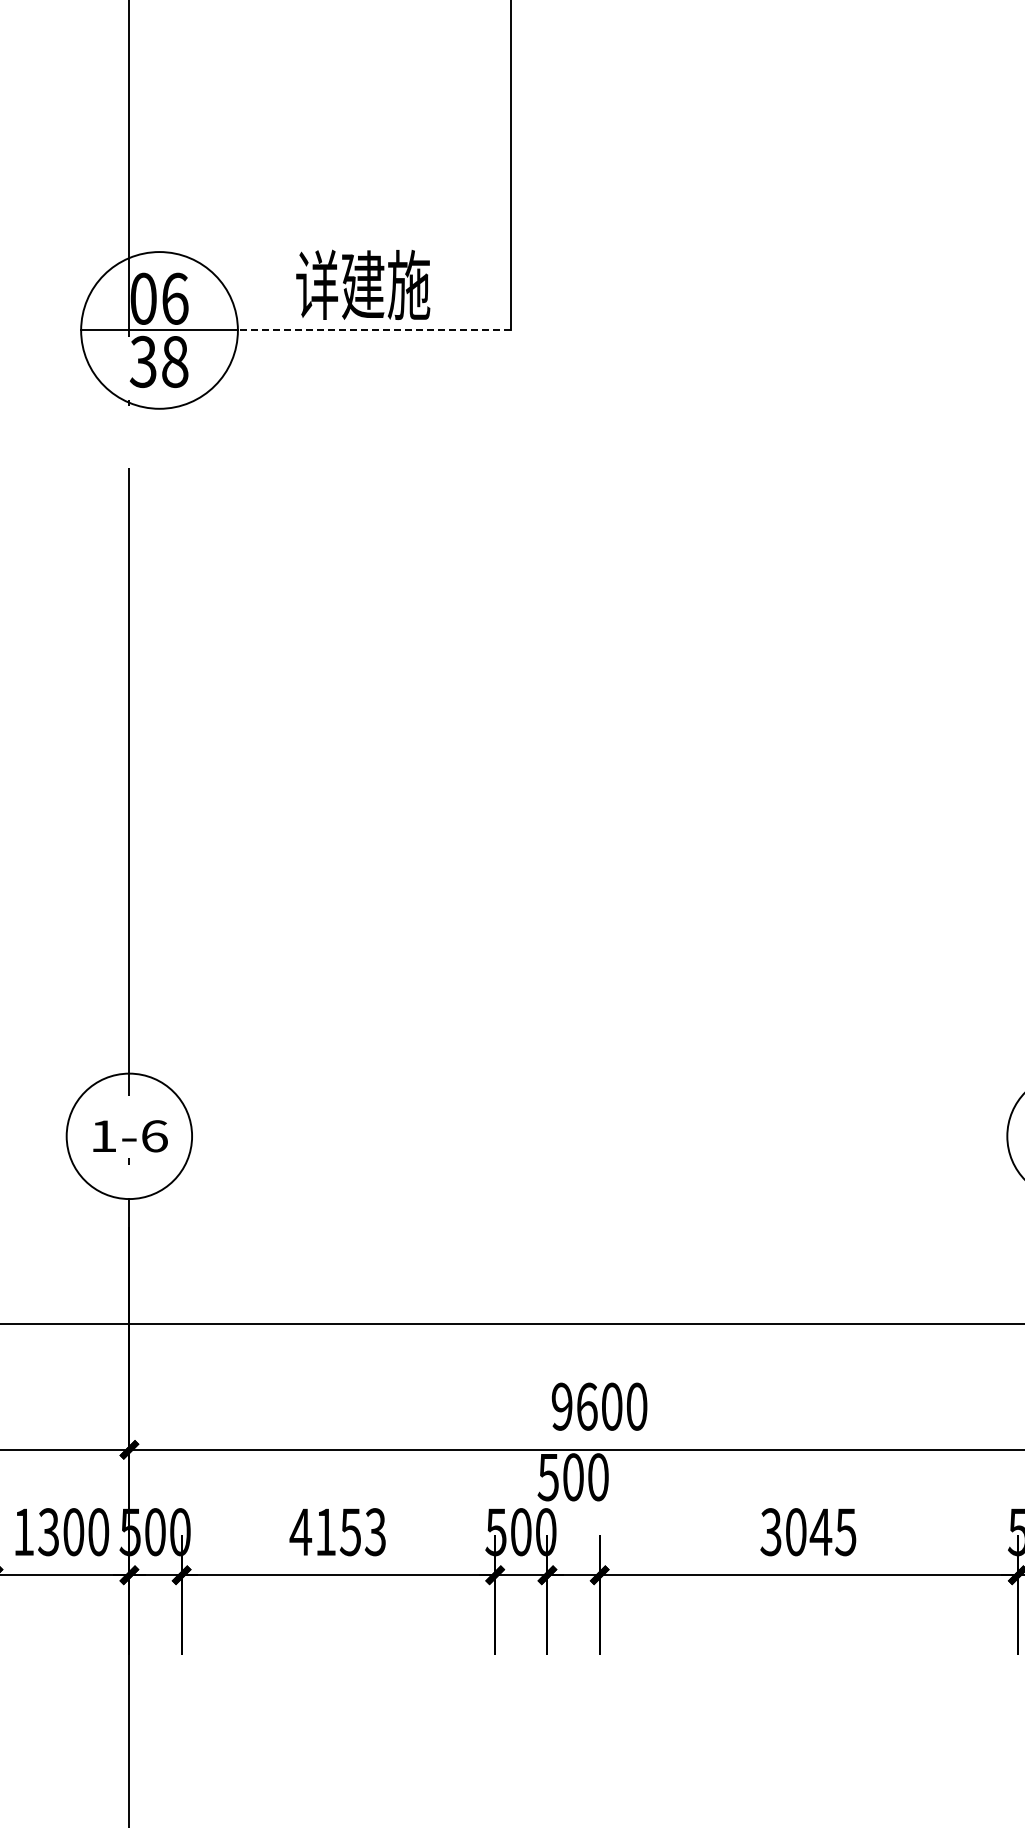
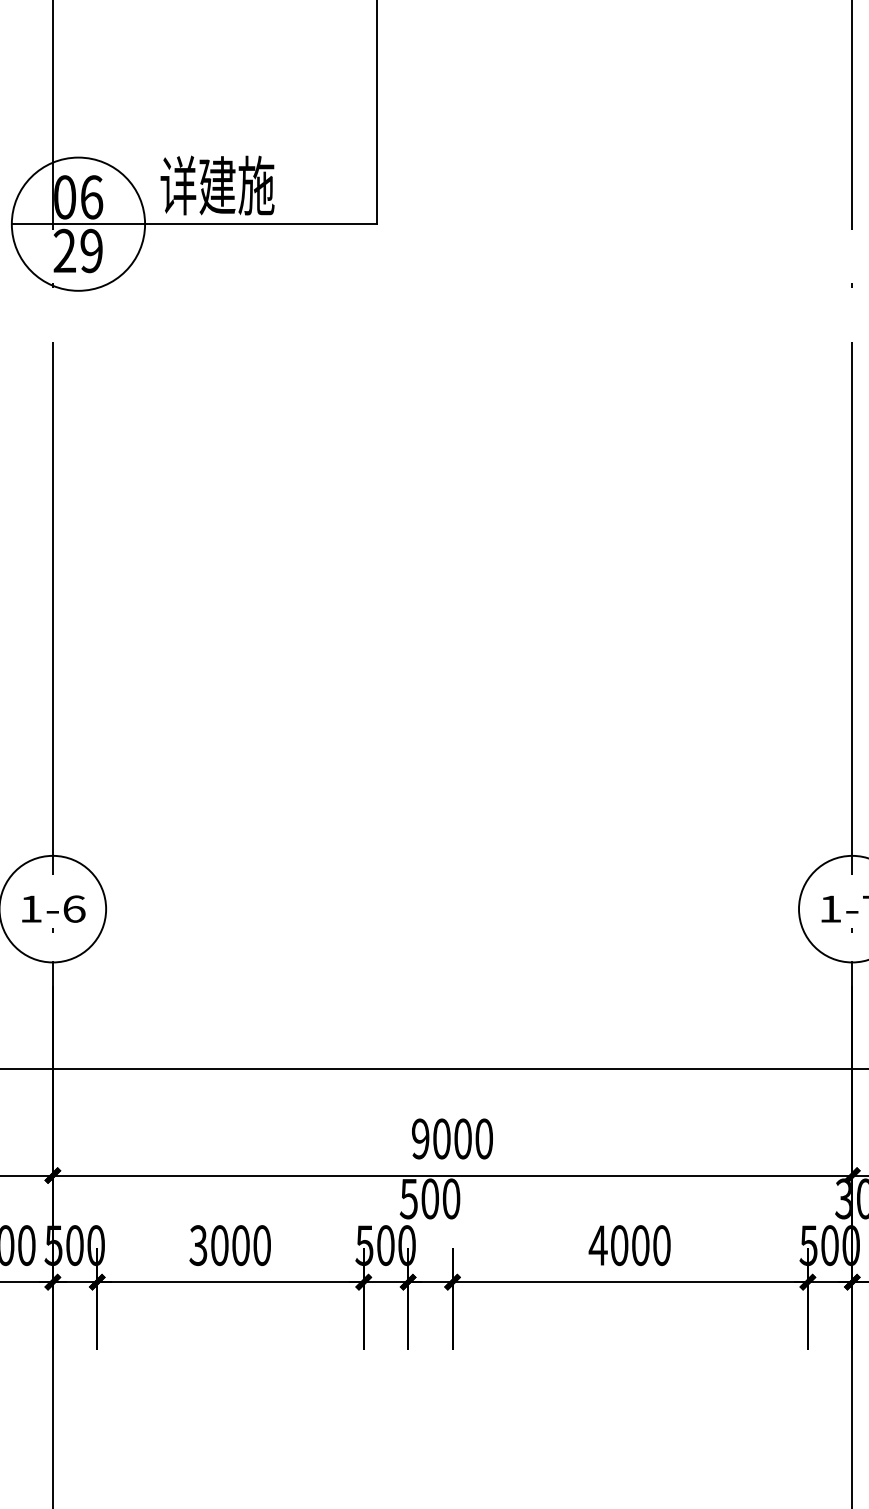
text: (363, 284) -> (217, 185), moved
line: (374, 330) -> (261, 224), dashed -> solid
text: (158, 361) -> (77, 250), 38 -> 29
text: (587, 1406) -> (442, 1138), 9600 -> 9000
text: (337, 1532) -> (229, 1245), 4153 -> 3000
text: (807, 1532) -> (629, 1245), 3045 -> 4000

